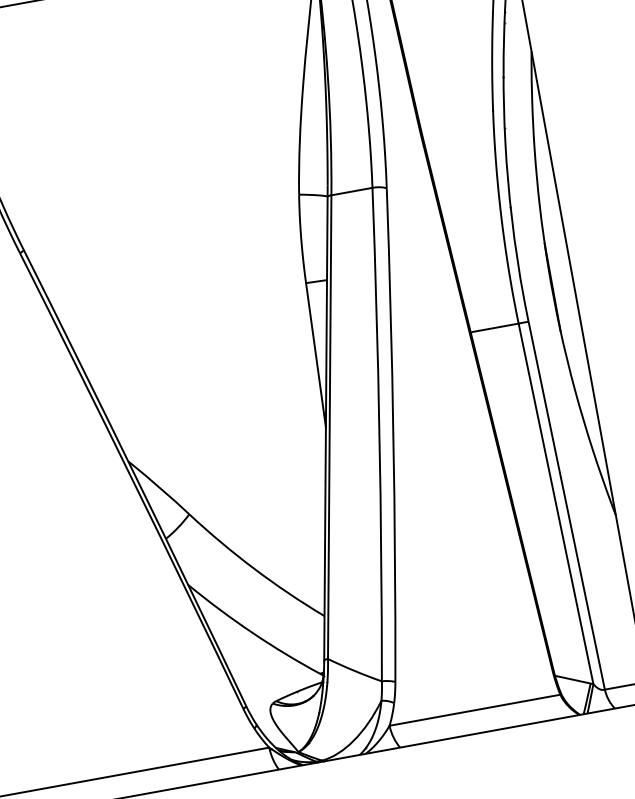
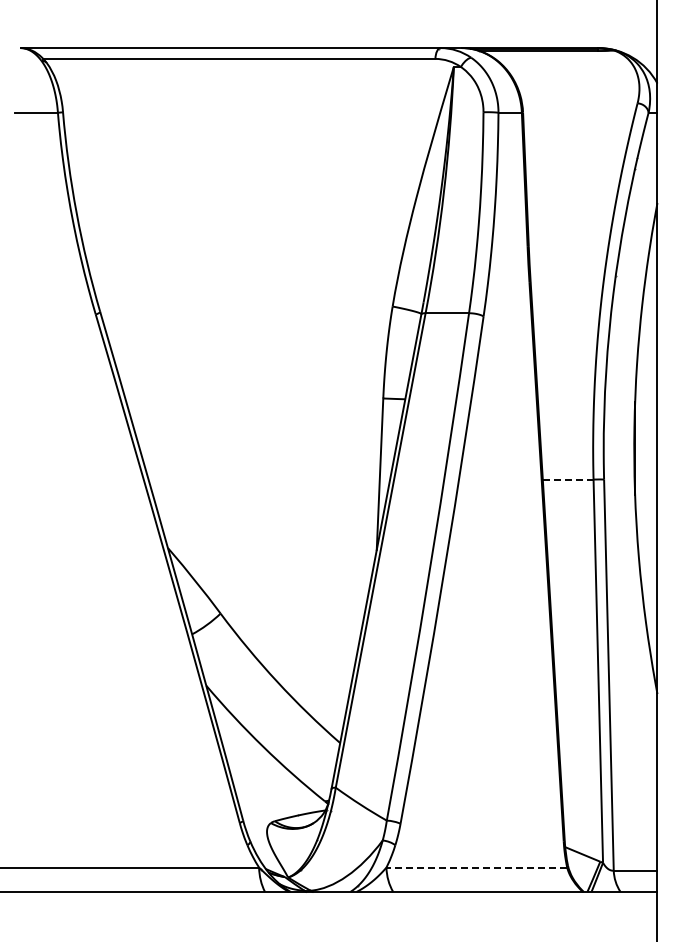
line: (494, 328) -> (567, 479), solid -> dashed
line: (474, 710) -> (476, 867), solid -> dashed

